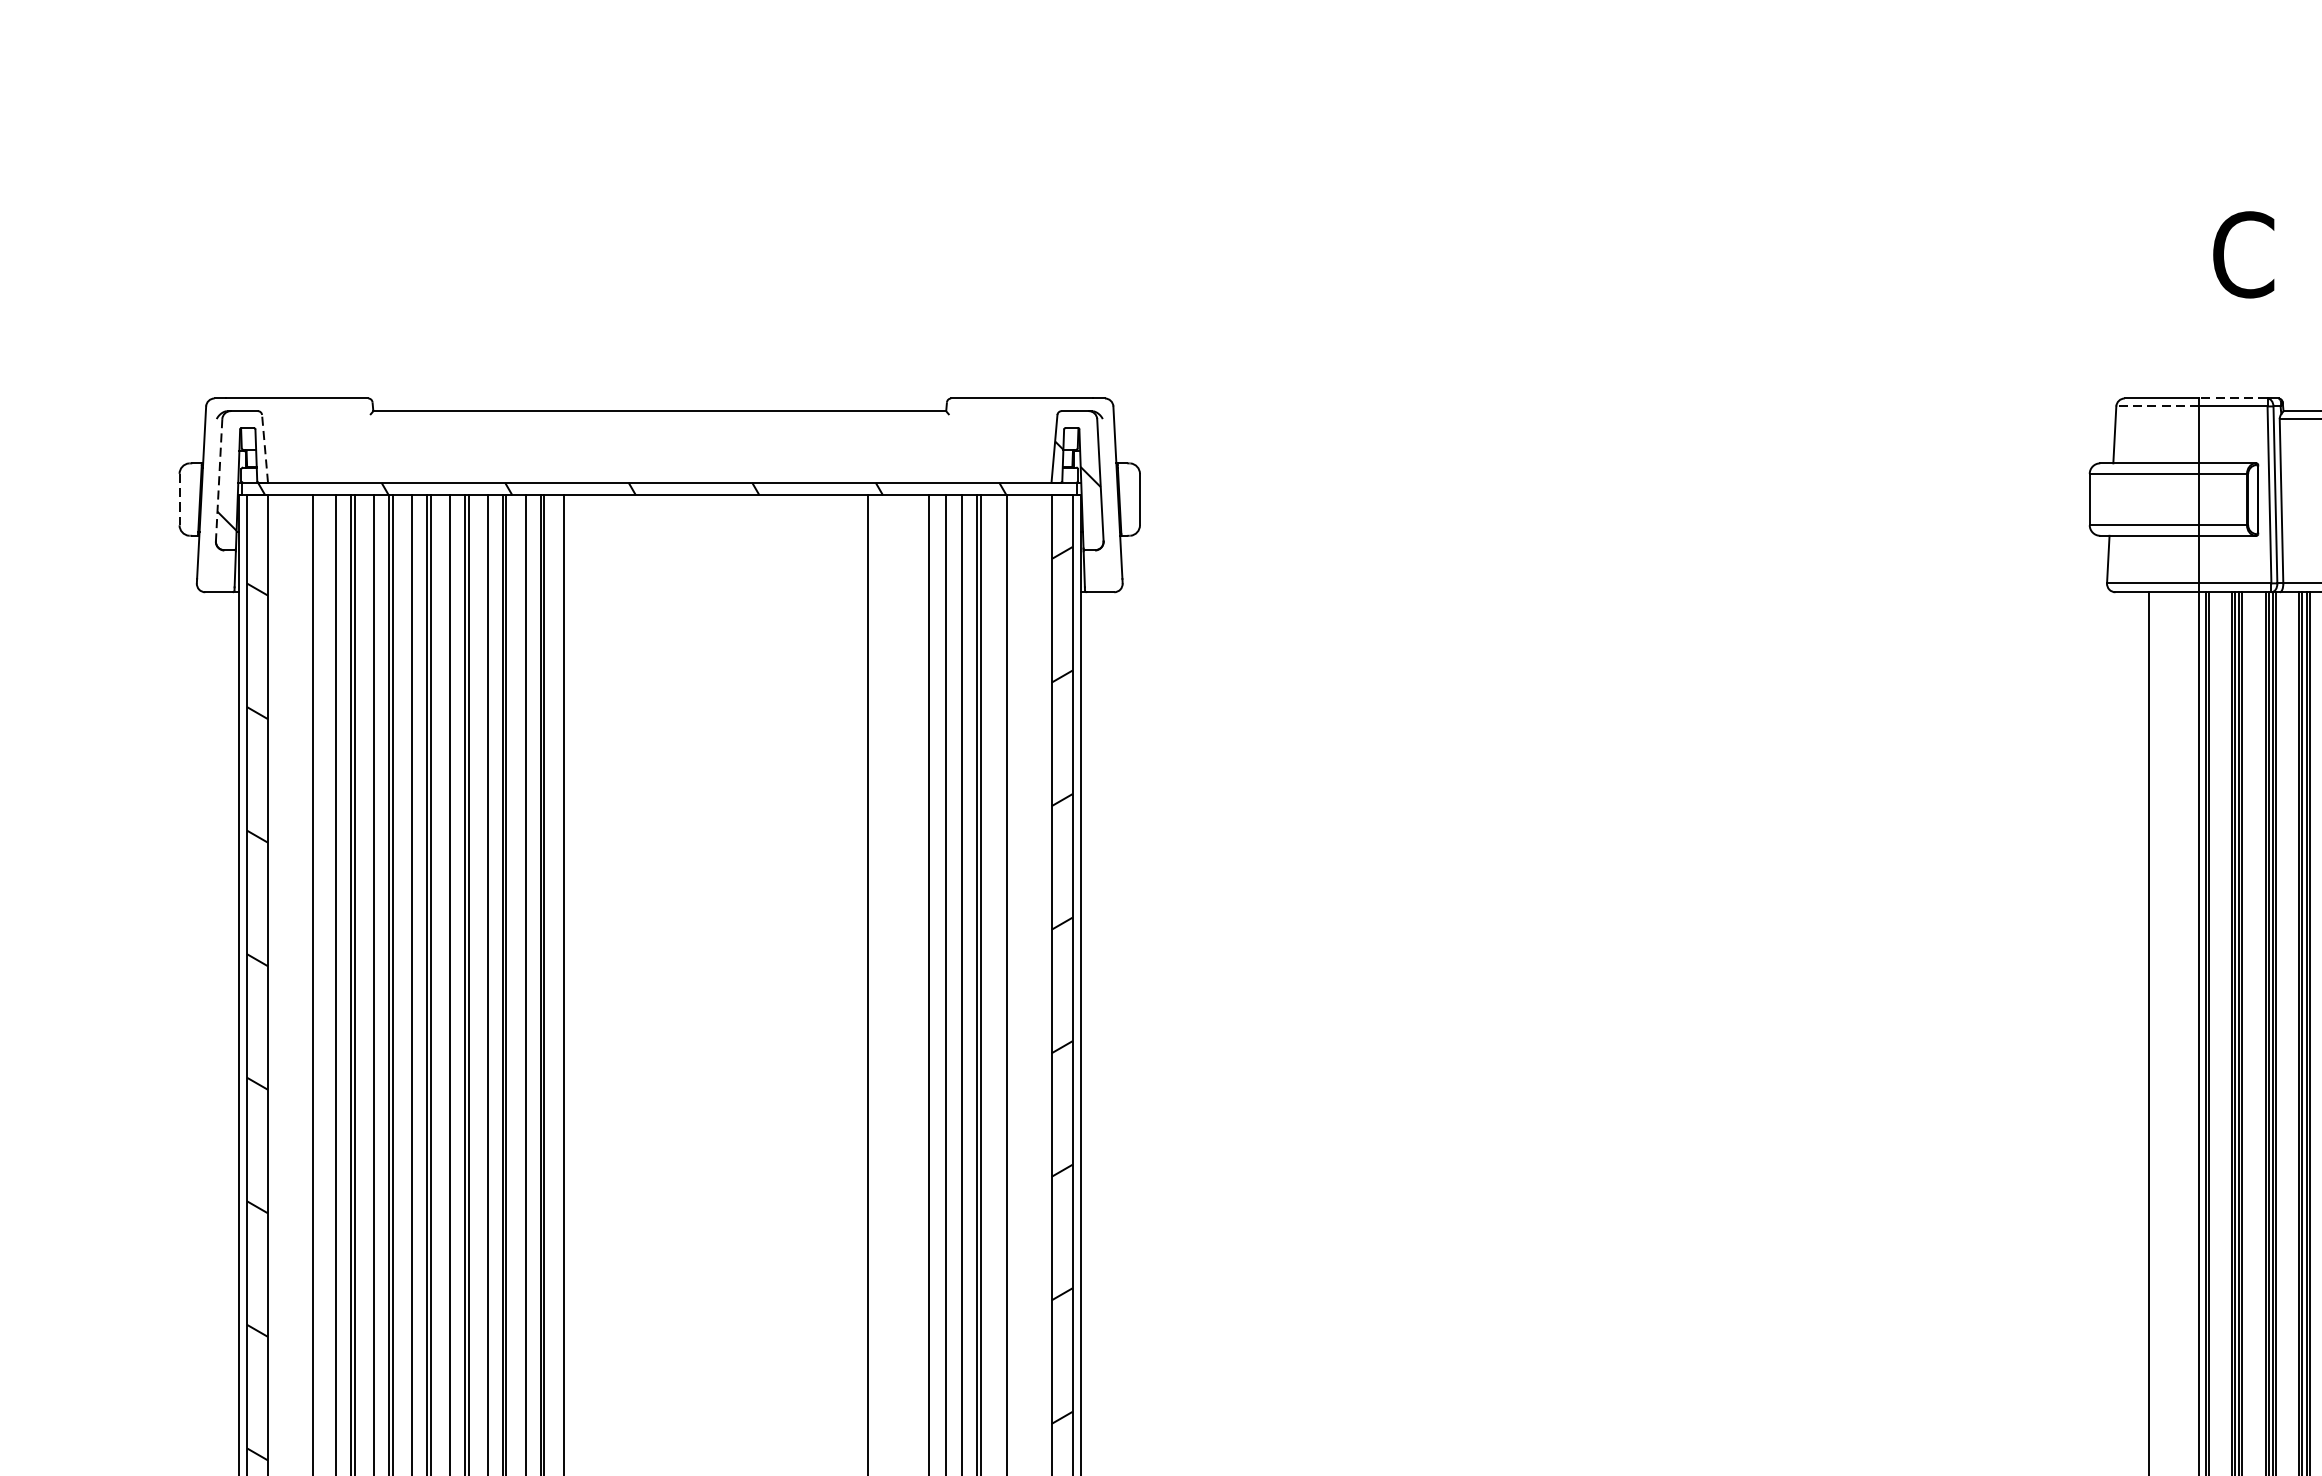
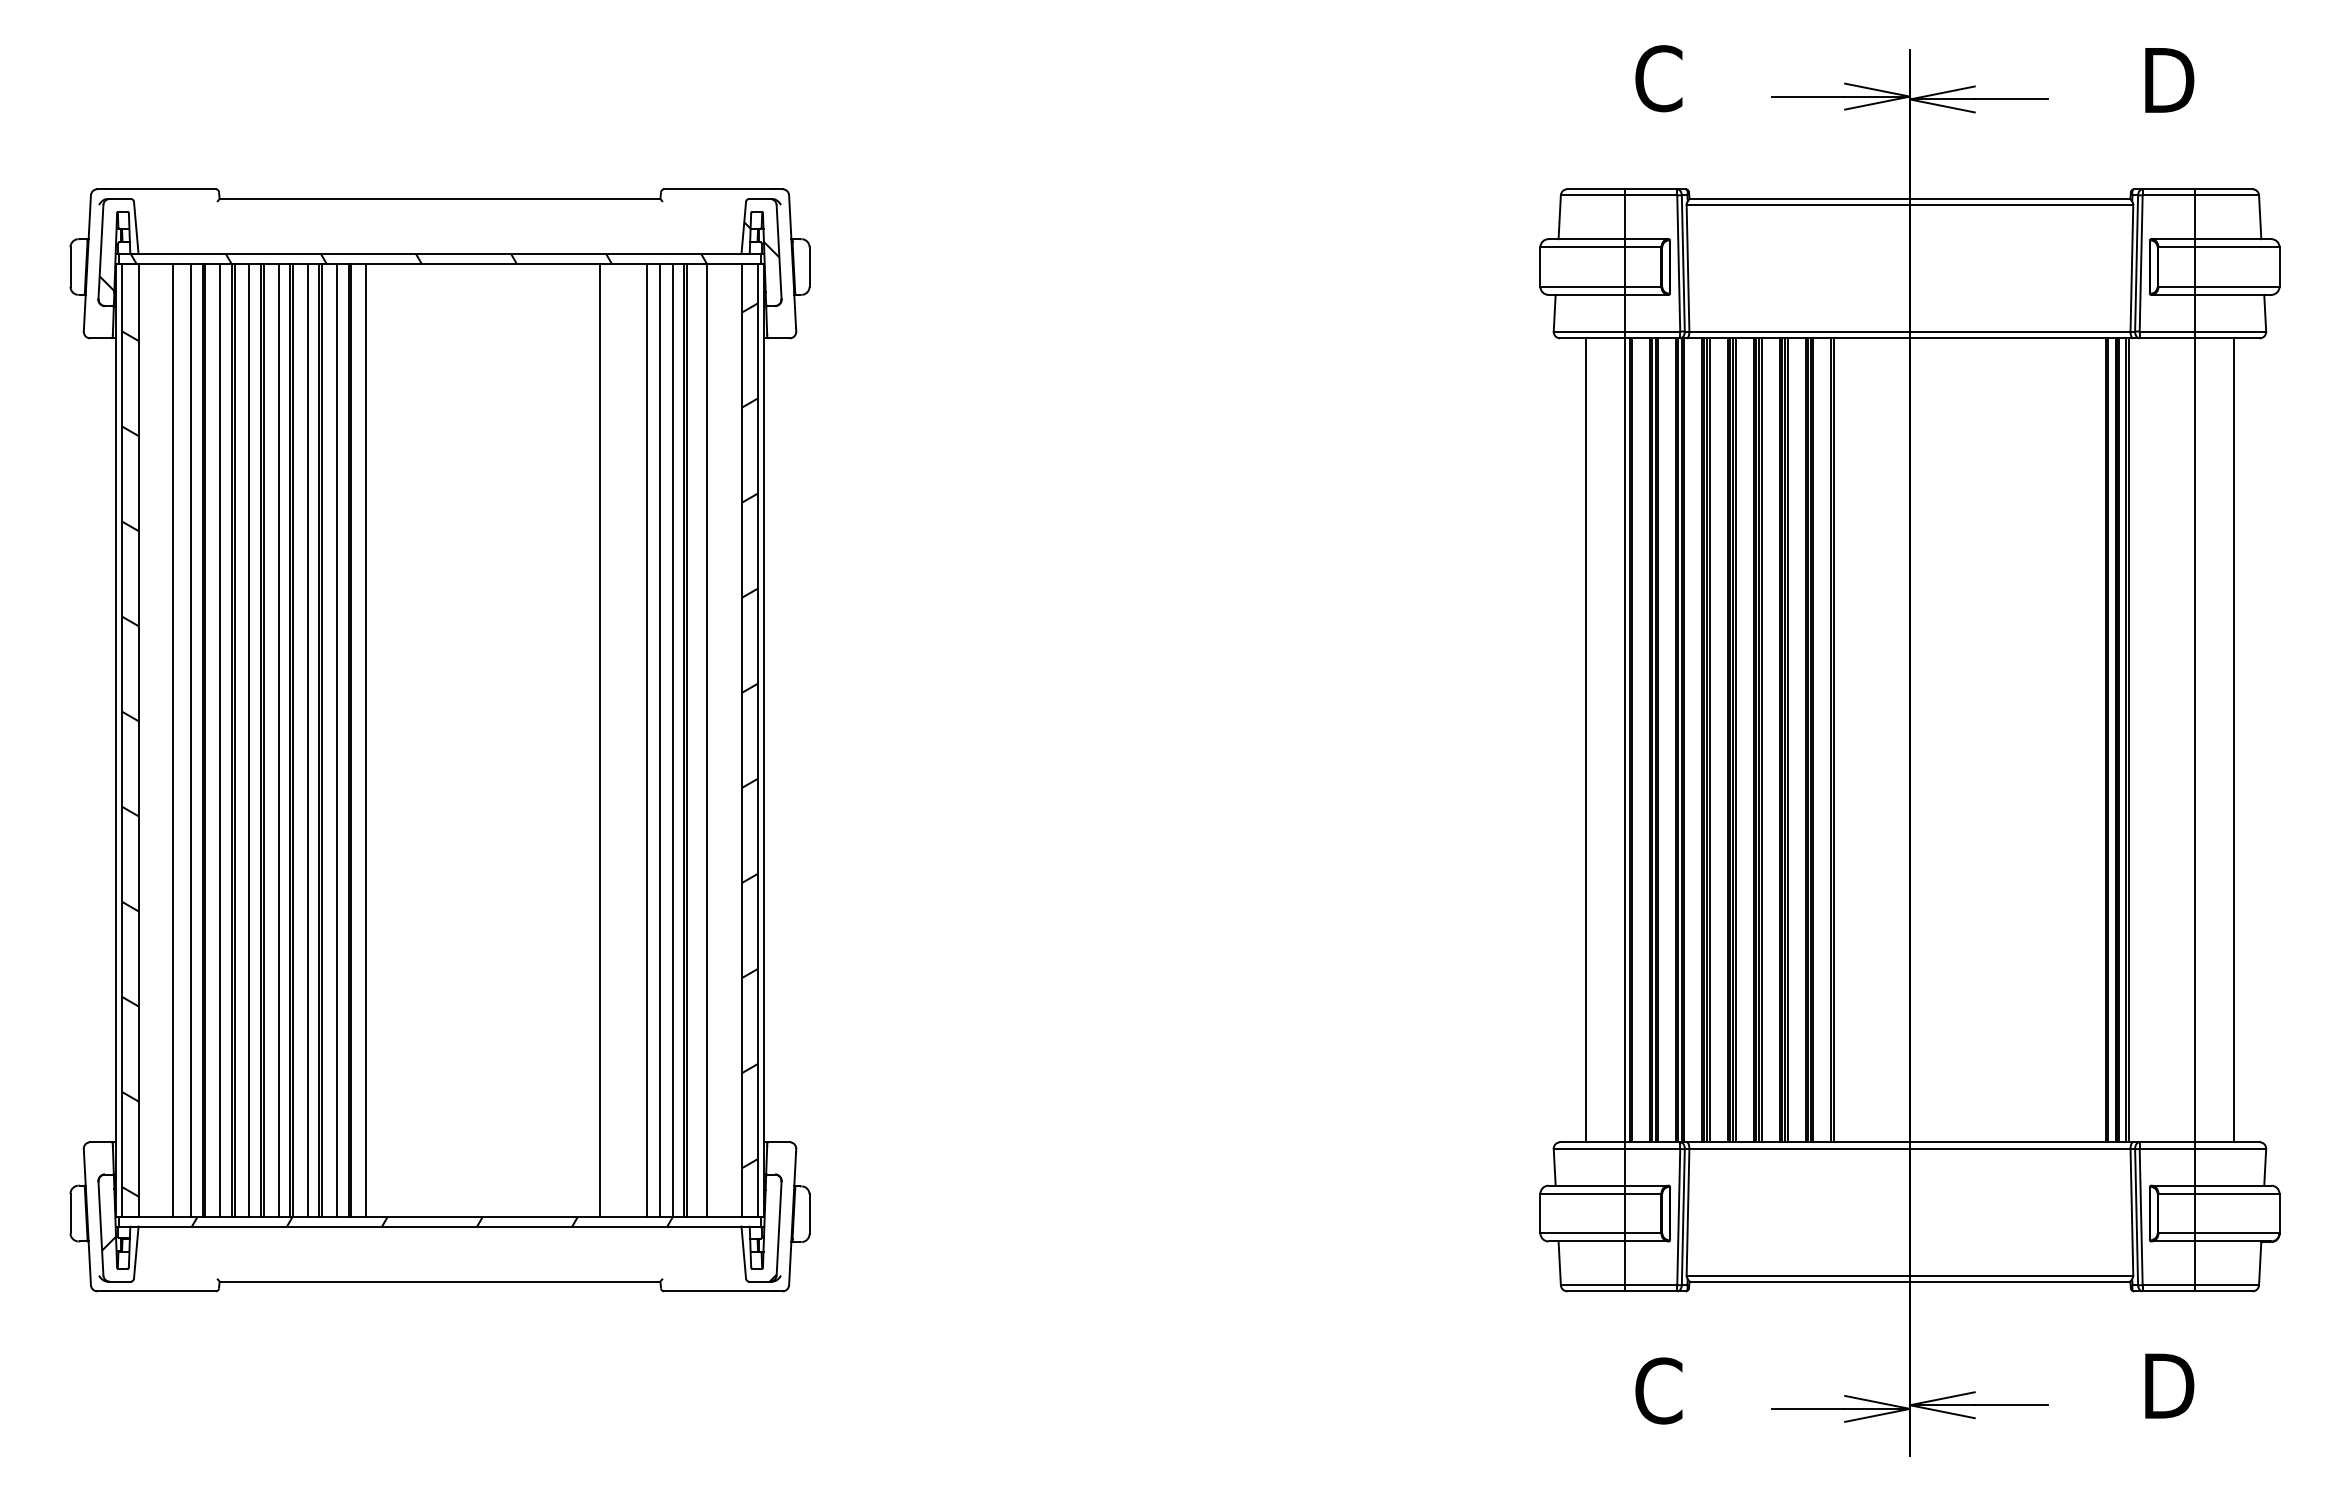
line: (2232, 398) -> (1650, 189), dashed -> solid
line: (2157, 406) -> (1592, 195), dashed -> solid
line: (265, 448) -> (136, 227), dashed -> solid
line: (218, 480) -> (100, 252), dashed -> solid
line: (179, 500) -> (70, 267), dashed -> solid

